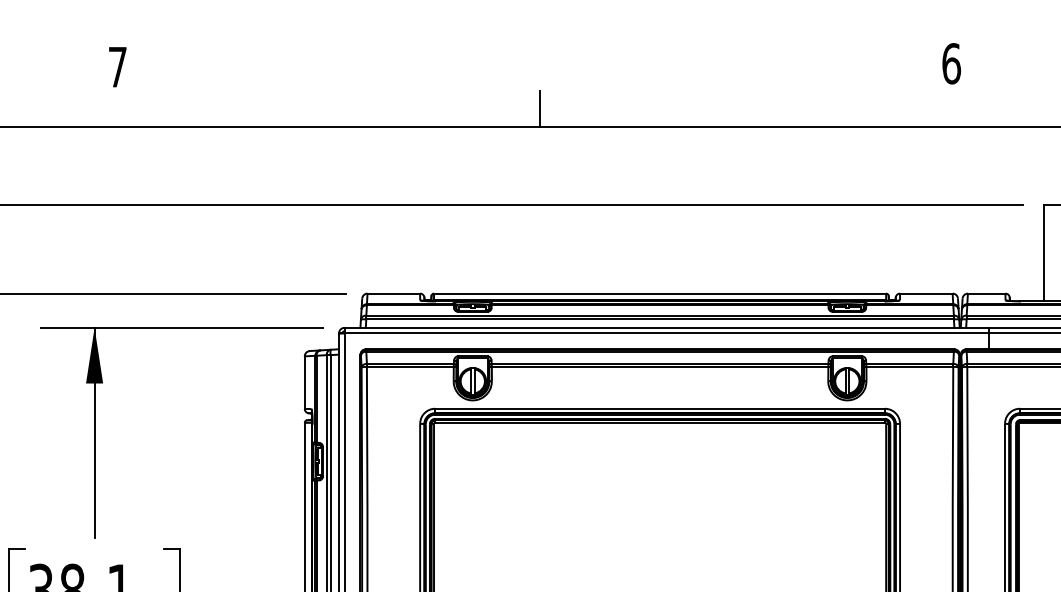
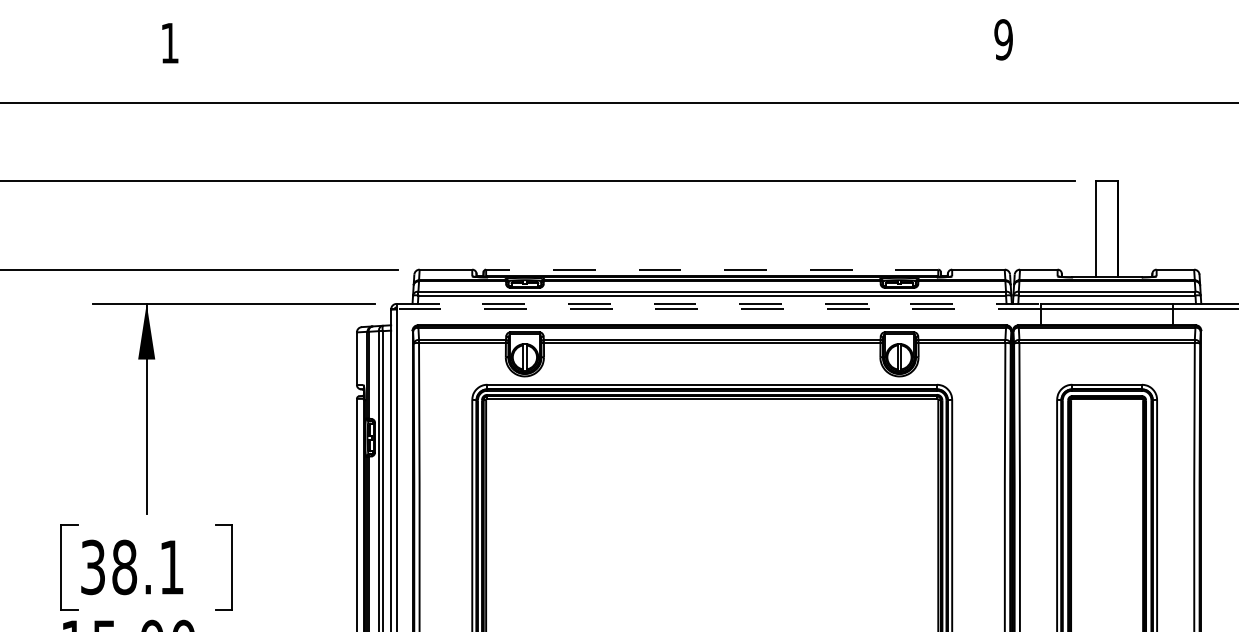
text: (951, 63) -> (1003, 39), 6 -> 9
text: (117, 67) -> (169, 43), 7 -> 1
line: (539, 108) -> (591, 84), removed
line: (659, 293) -> (711, 269), solid -> dashed
line: (667, 327) -> (719, 303), solid -> dashed
line: (666, 333) -> (718, 309), solid -> dashed

